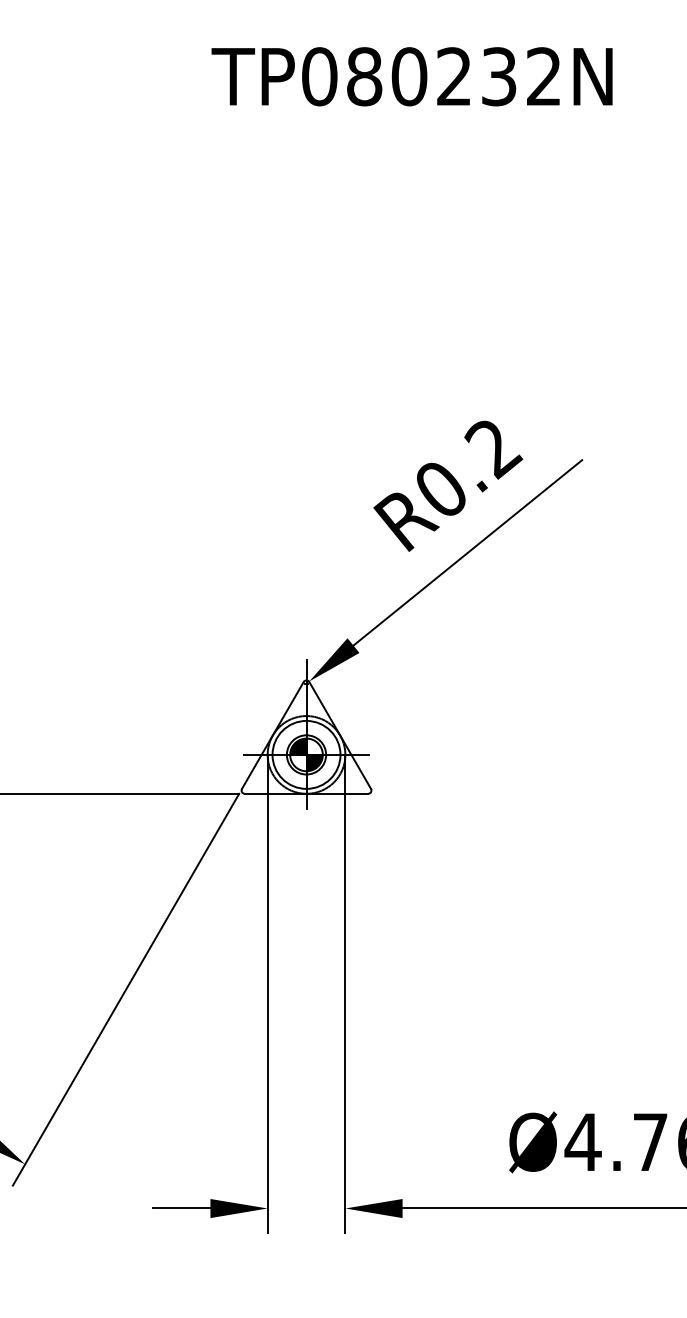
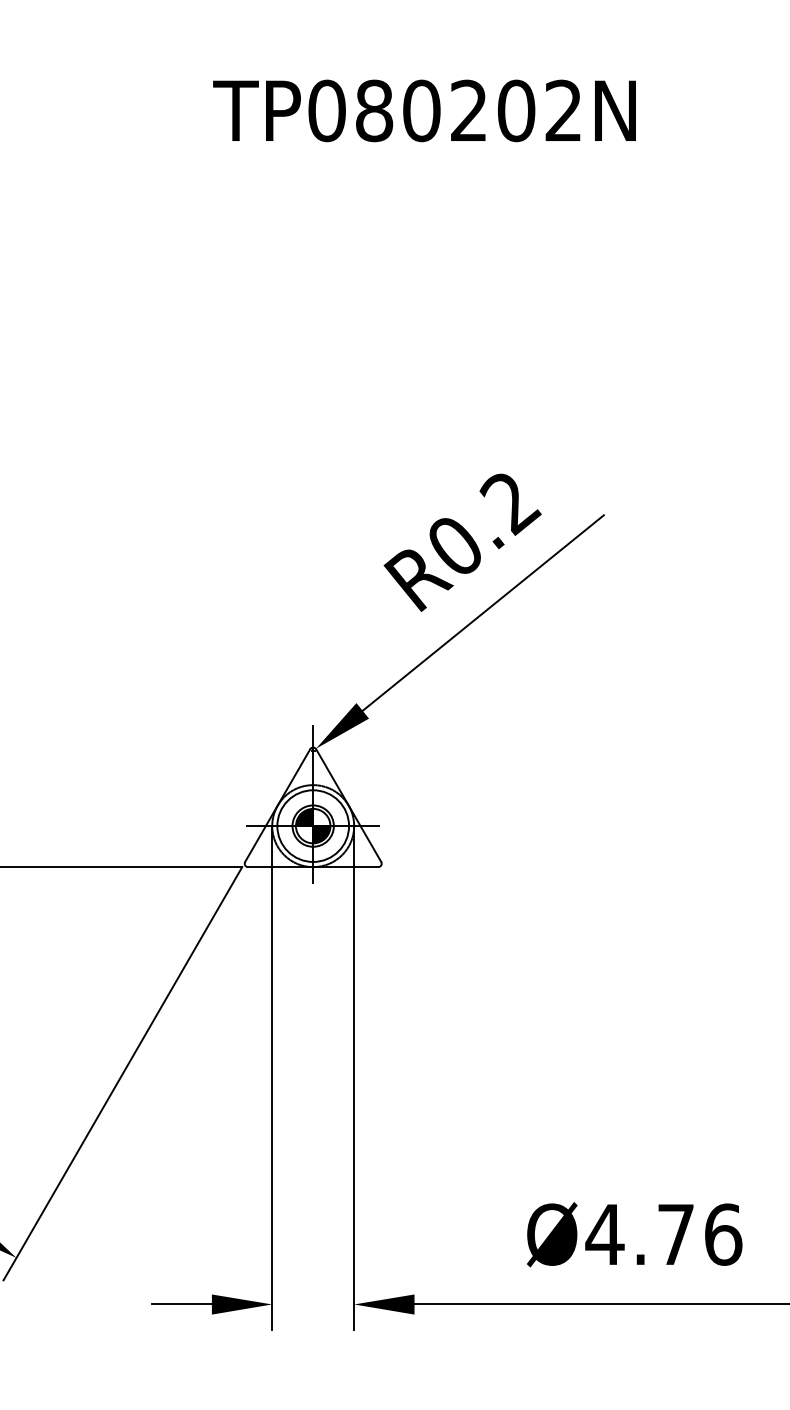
text: (499, 76) -> (516, 110), TP080232N -> TP080202N

